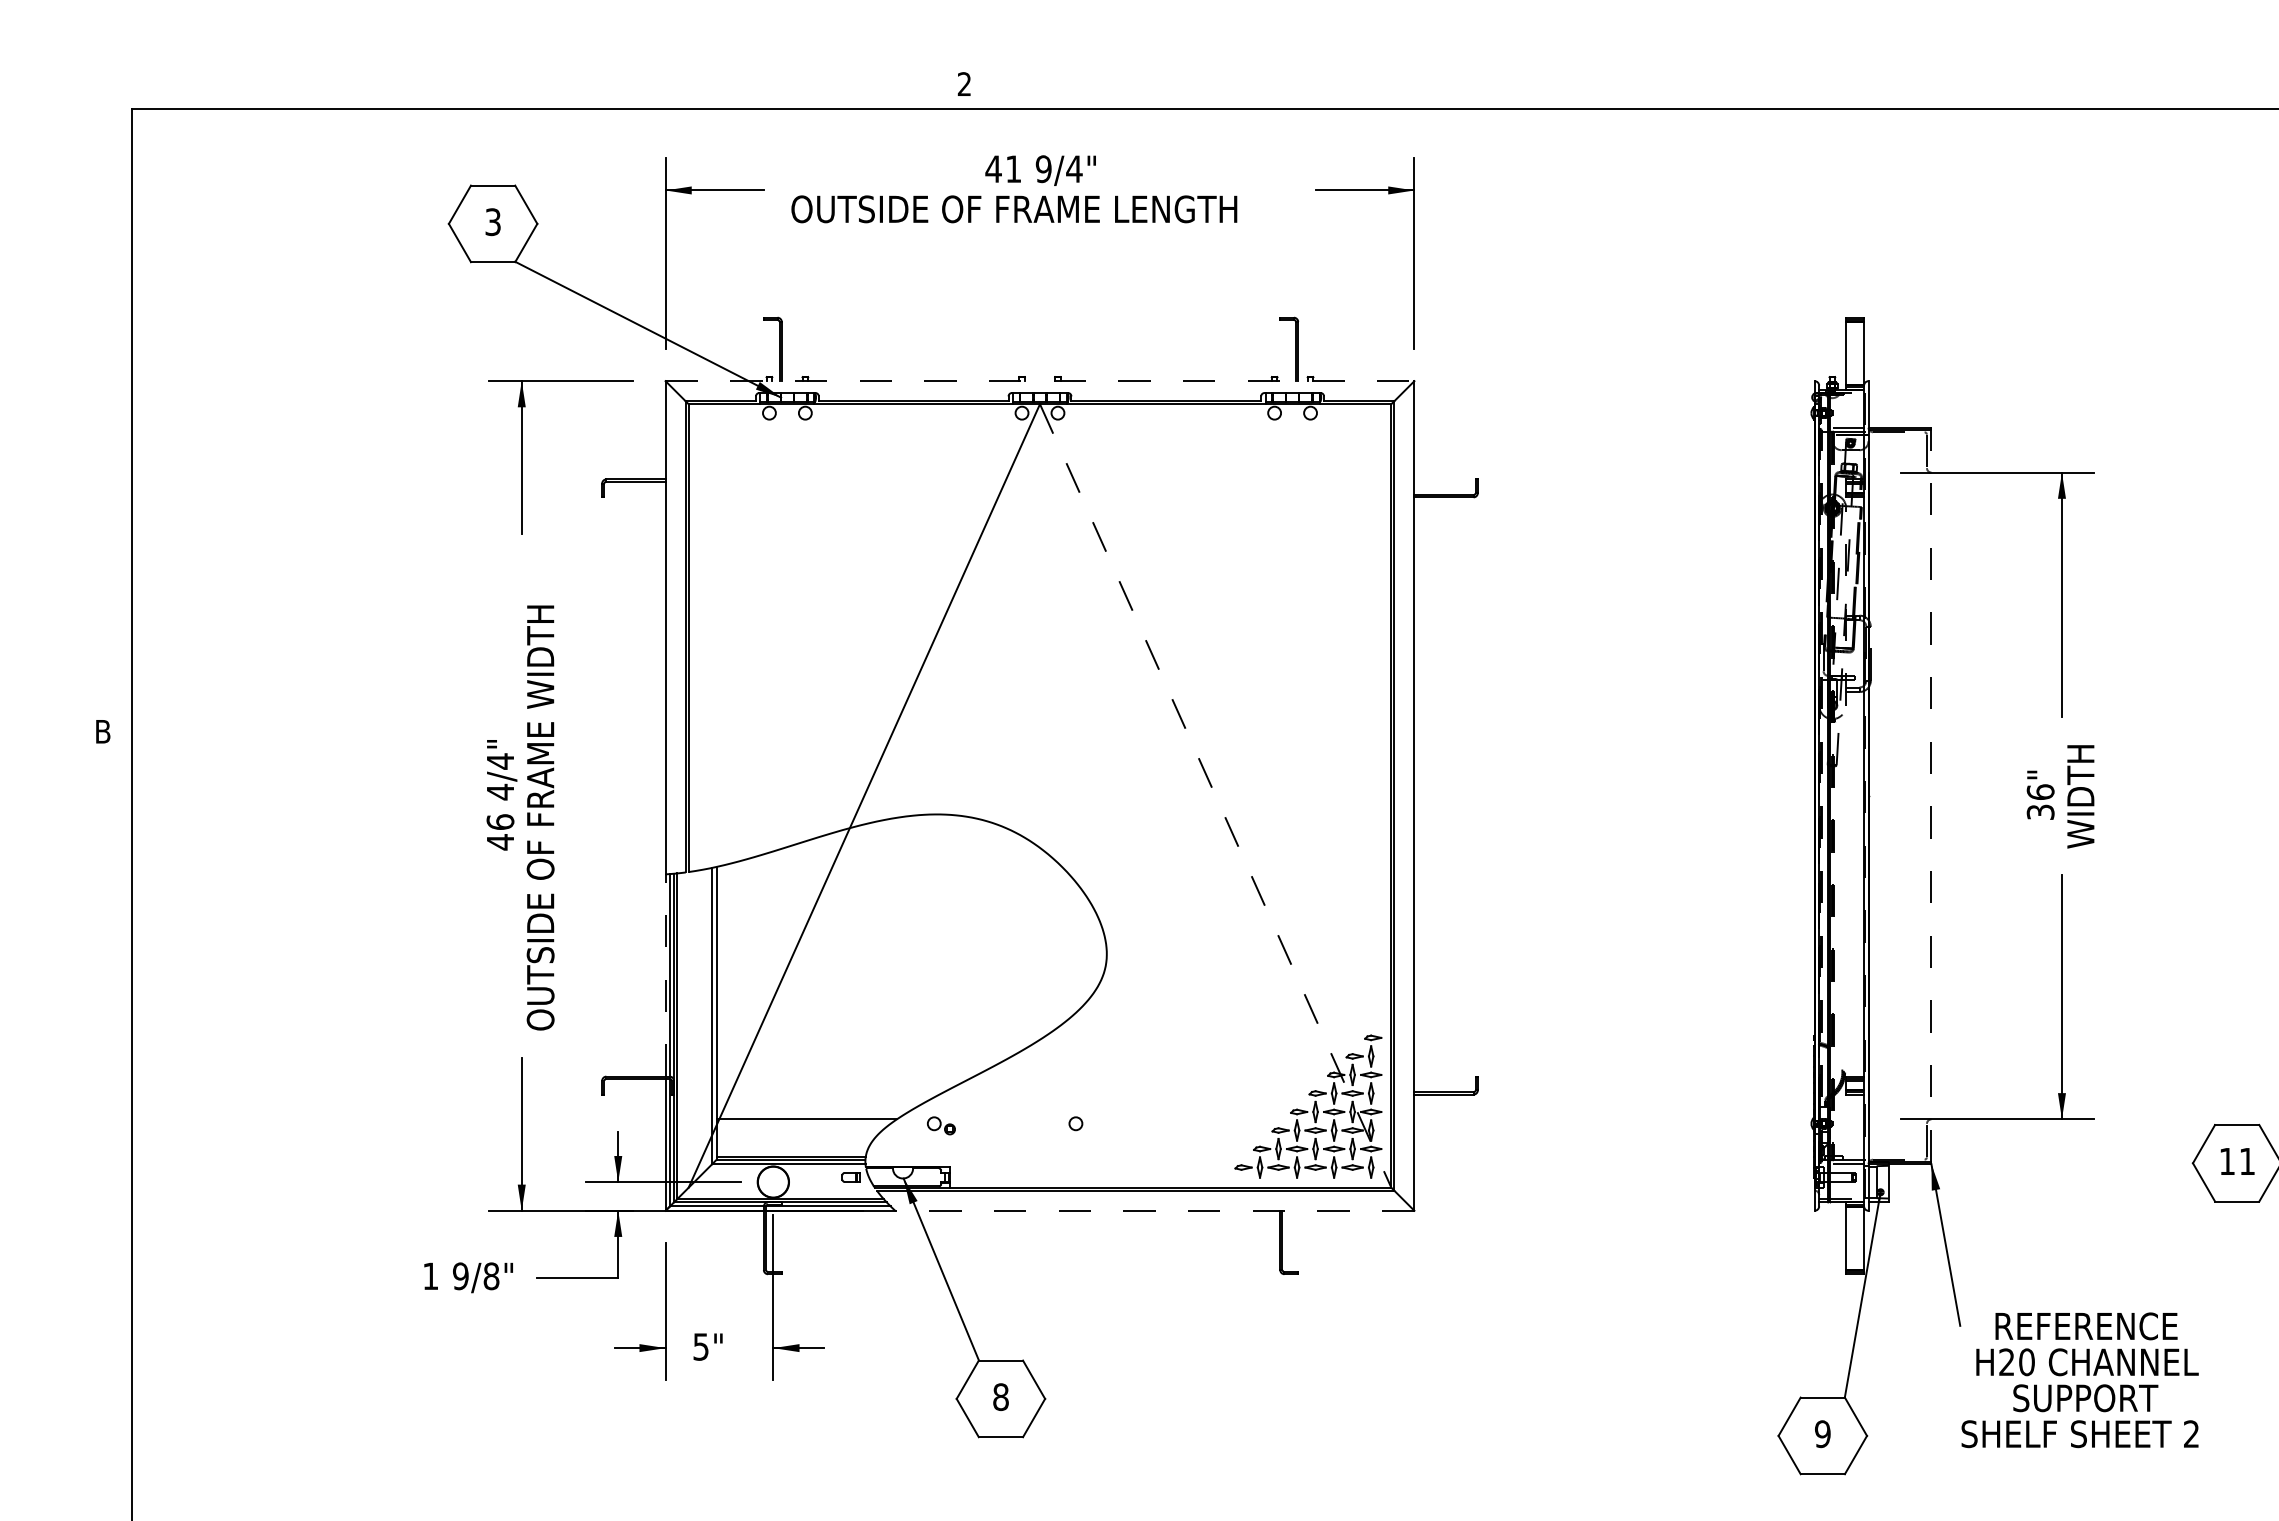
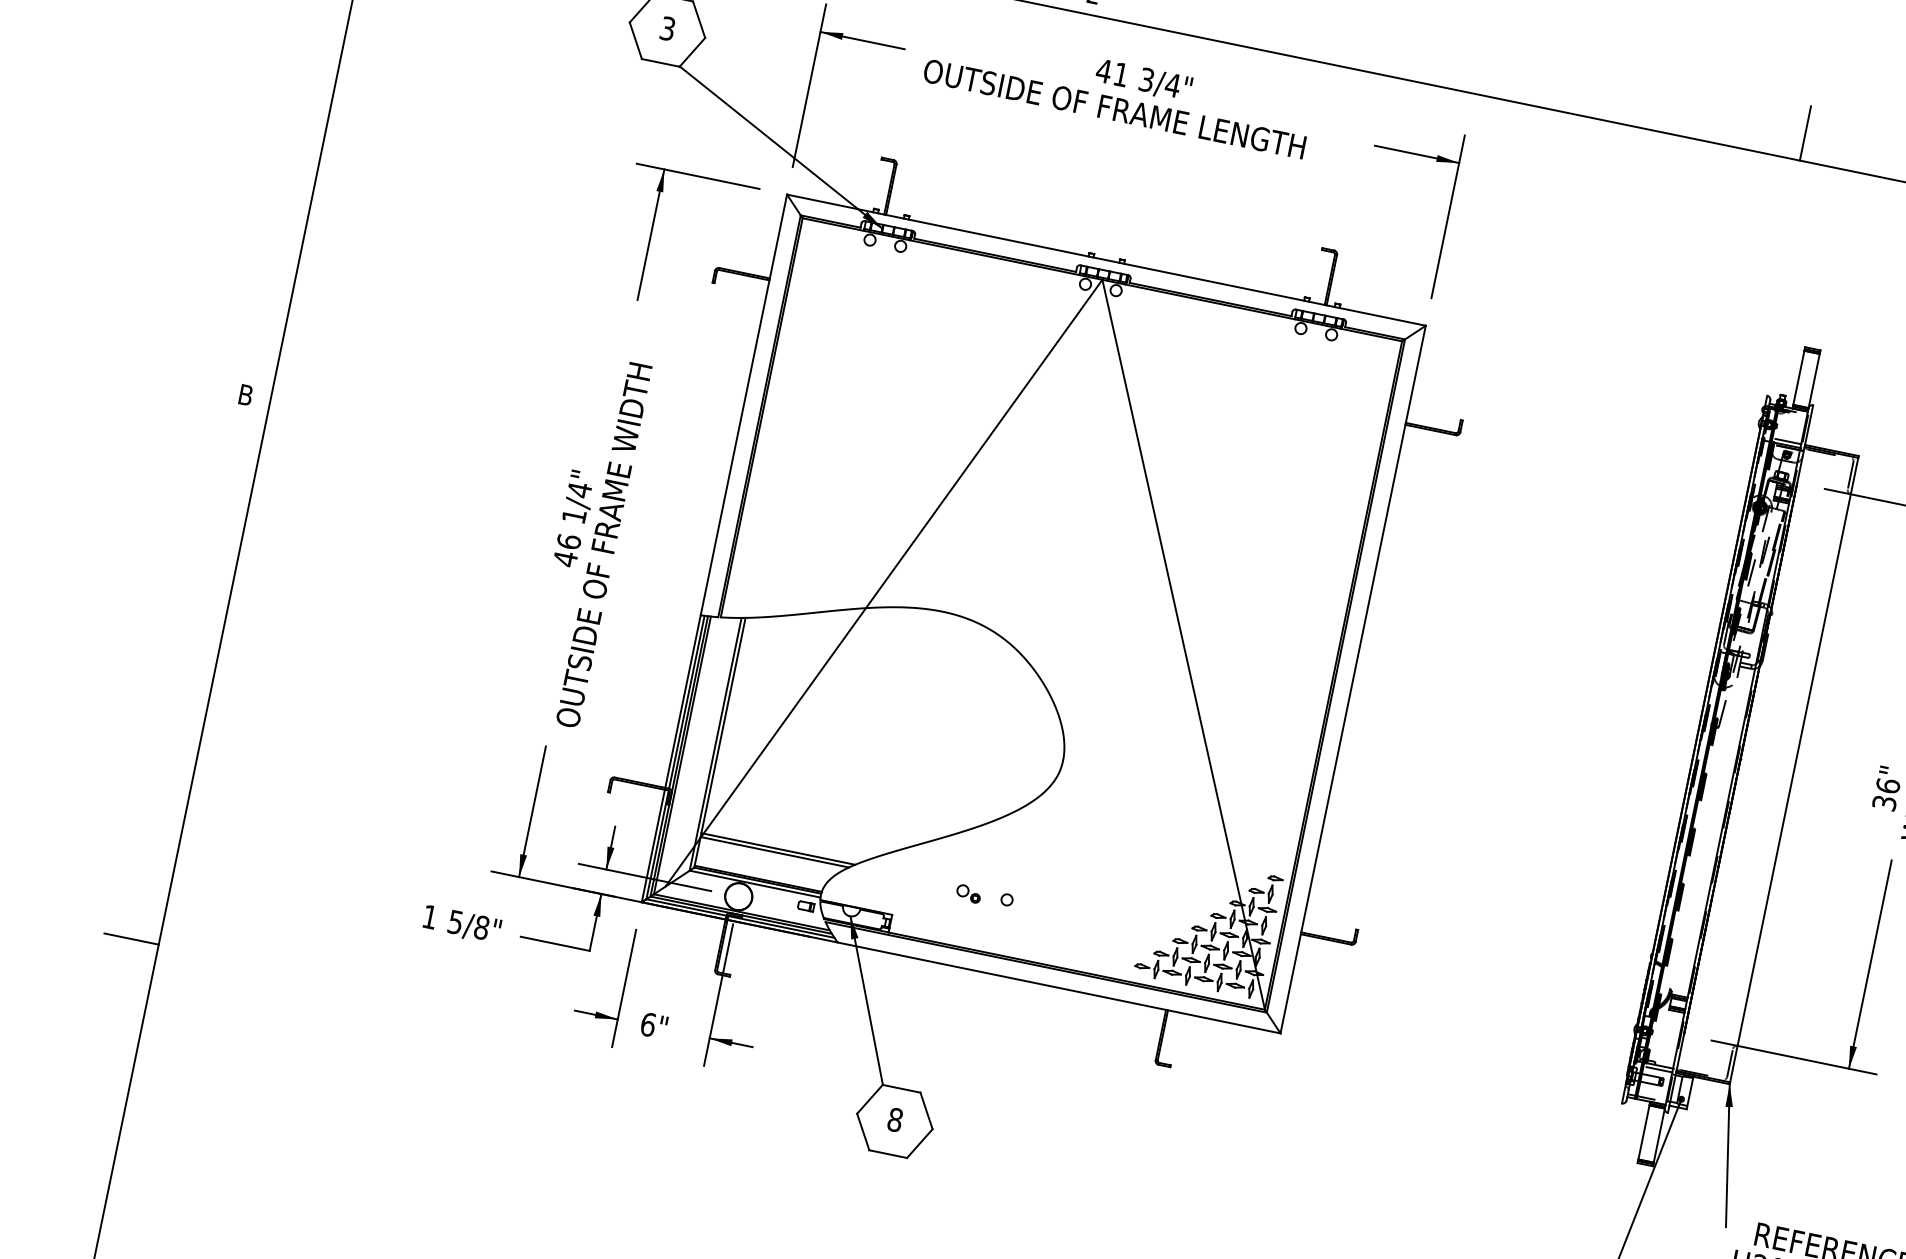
line: (1797, 77) -> (1805, 133), added
text: (1043, 168) -> (1146, 79), 9/4" -> 3/4"
line: (1040, 381) -> (1106, 260), dashed -> solid
text: (500, 791) -> (574, 515), 4/4" -> 1/4"
line: (1931, 795) -> (1794, 769), dashed -> solid
line: (1215, 796) -> (1183, 645), dashed -> solid
line: (665, 975) -> (682, 701), dashed -> solid
line: (803, 1123) -> (774, 851), added
part: (941, 1125) -> (968, 893), moved
line: (1154, 1210) -> (1058, 987), dashed -> solid
text: (460, 1276) -> (455, 922), 9/8" -> 5/8"
text: (701, 1346) -> (648, 1024), 5" -> 6"
line: (100, 1369) -> (131, 938), added

